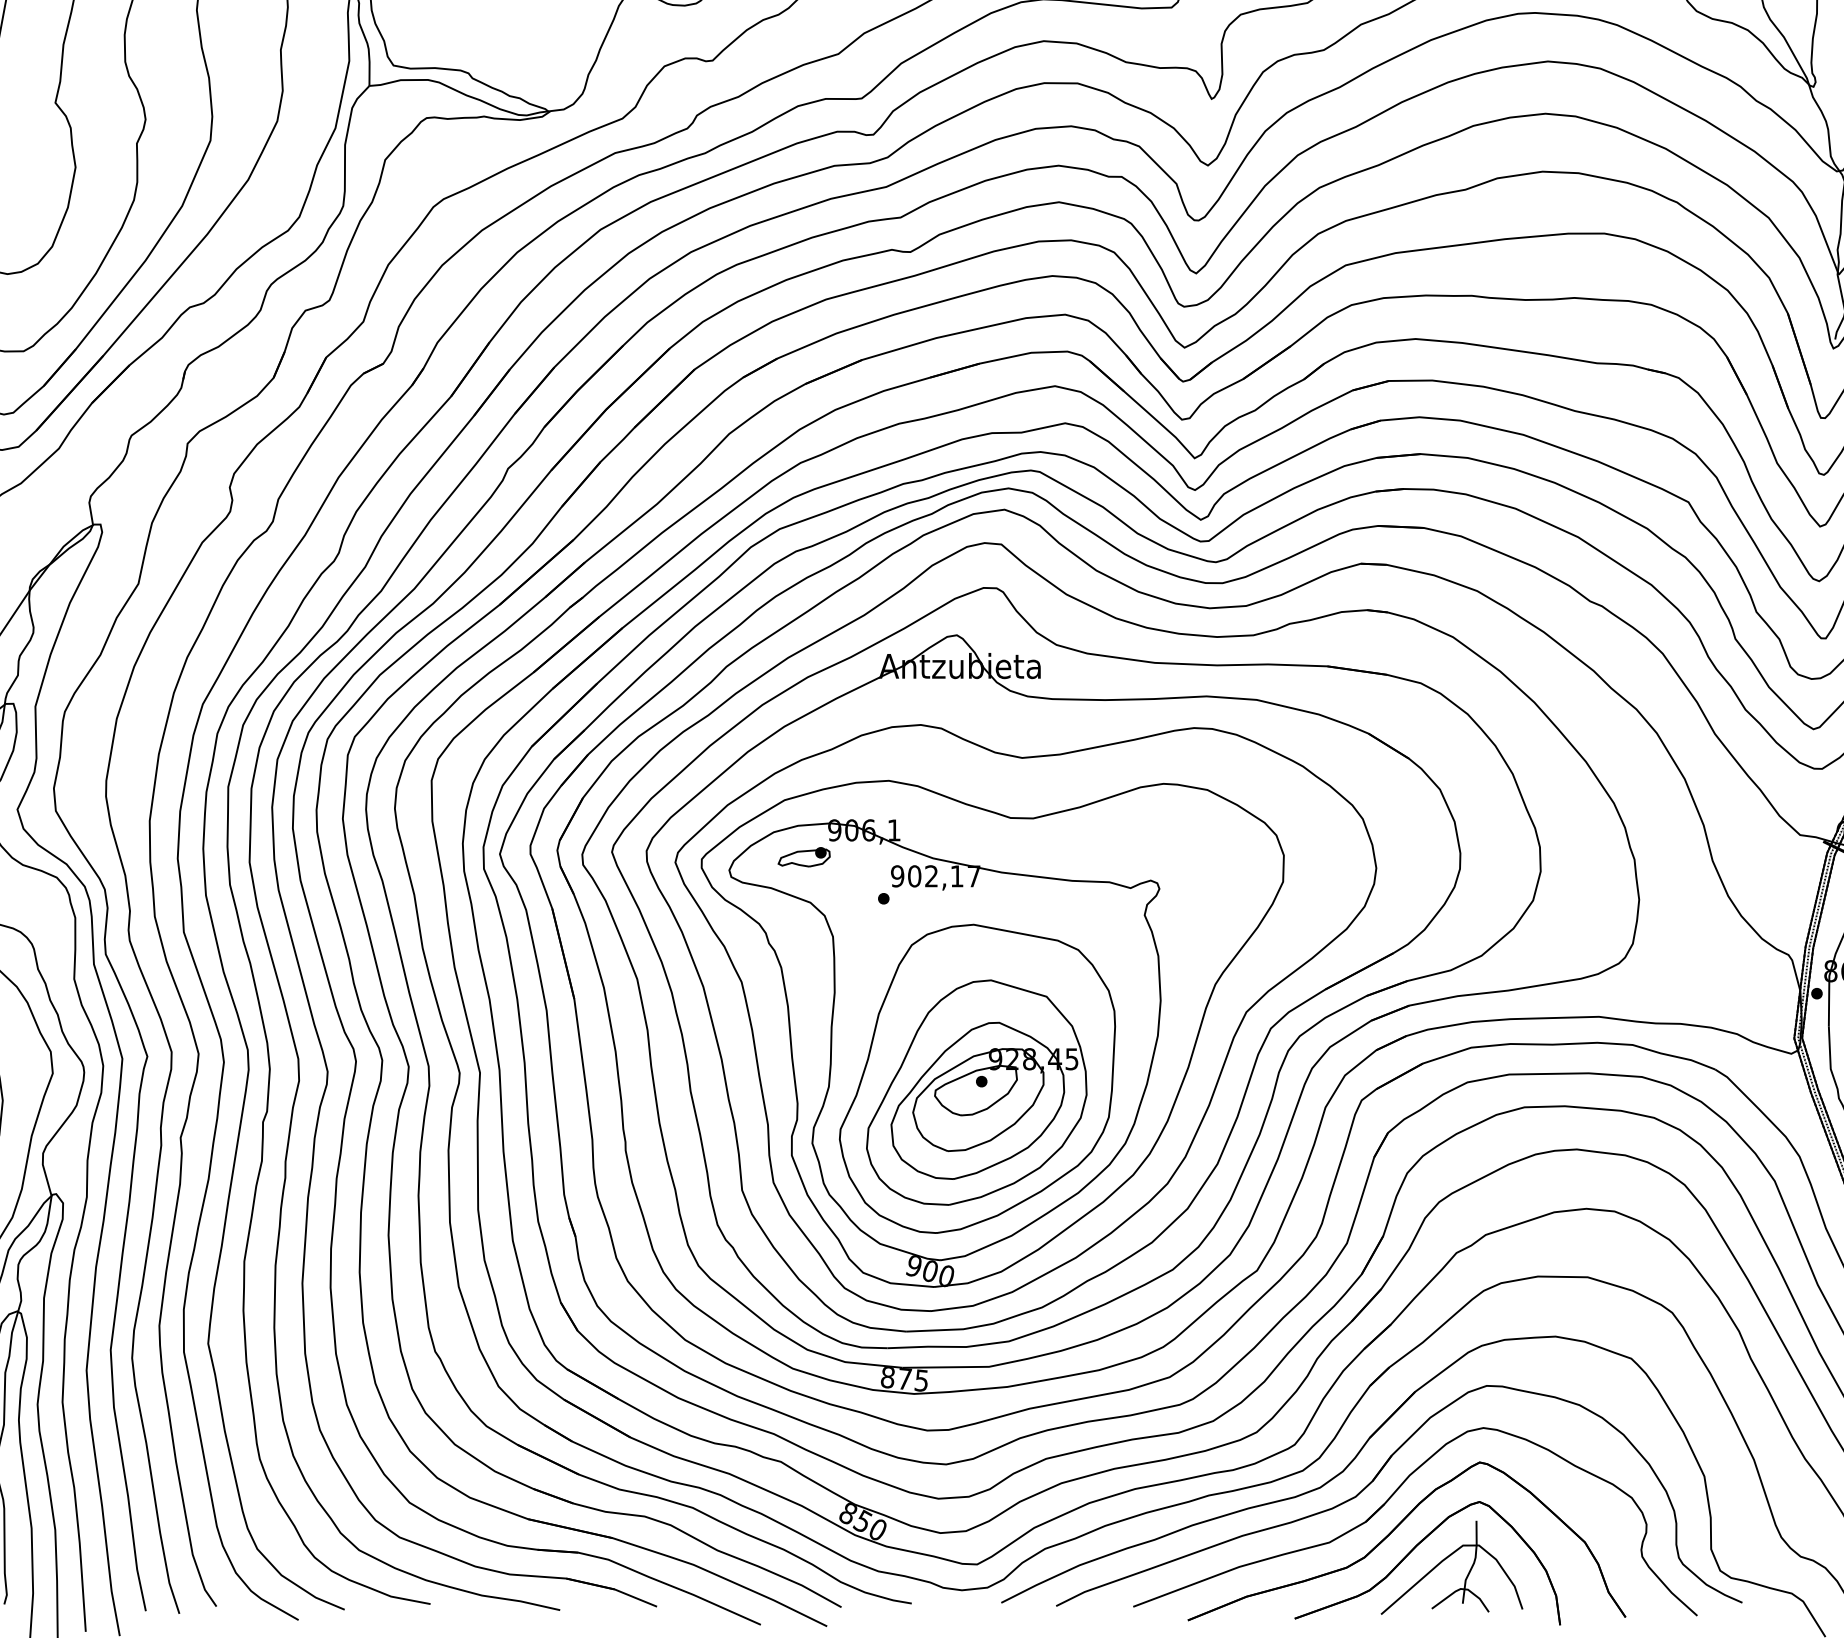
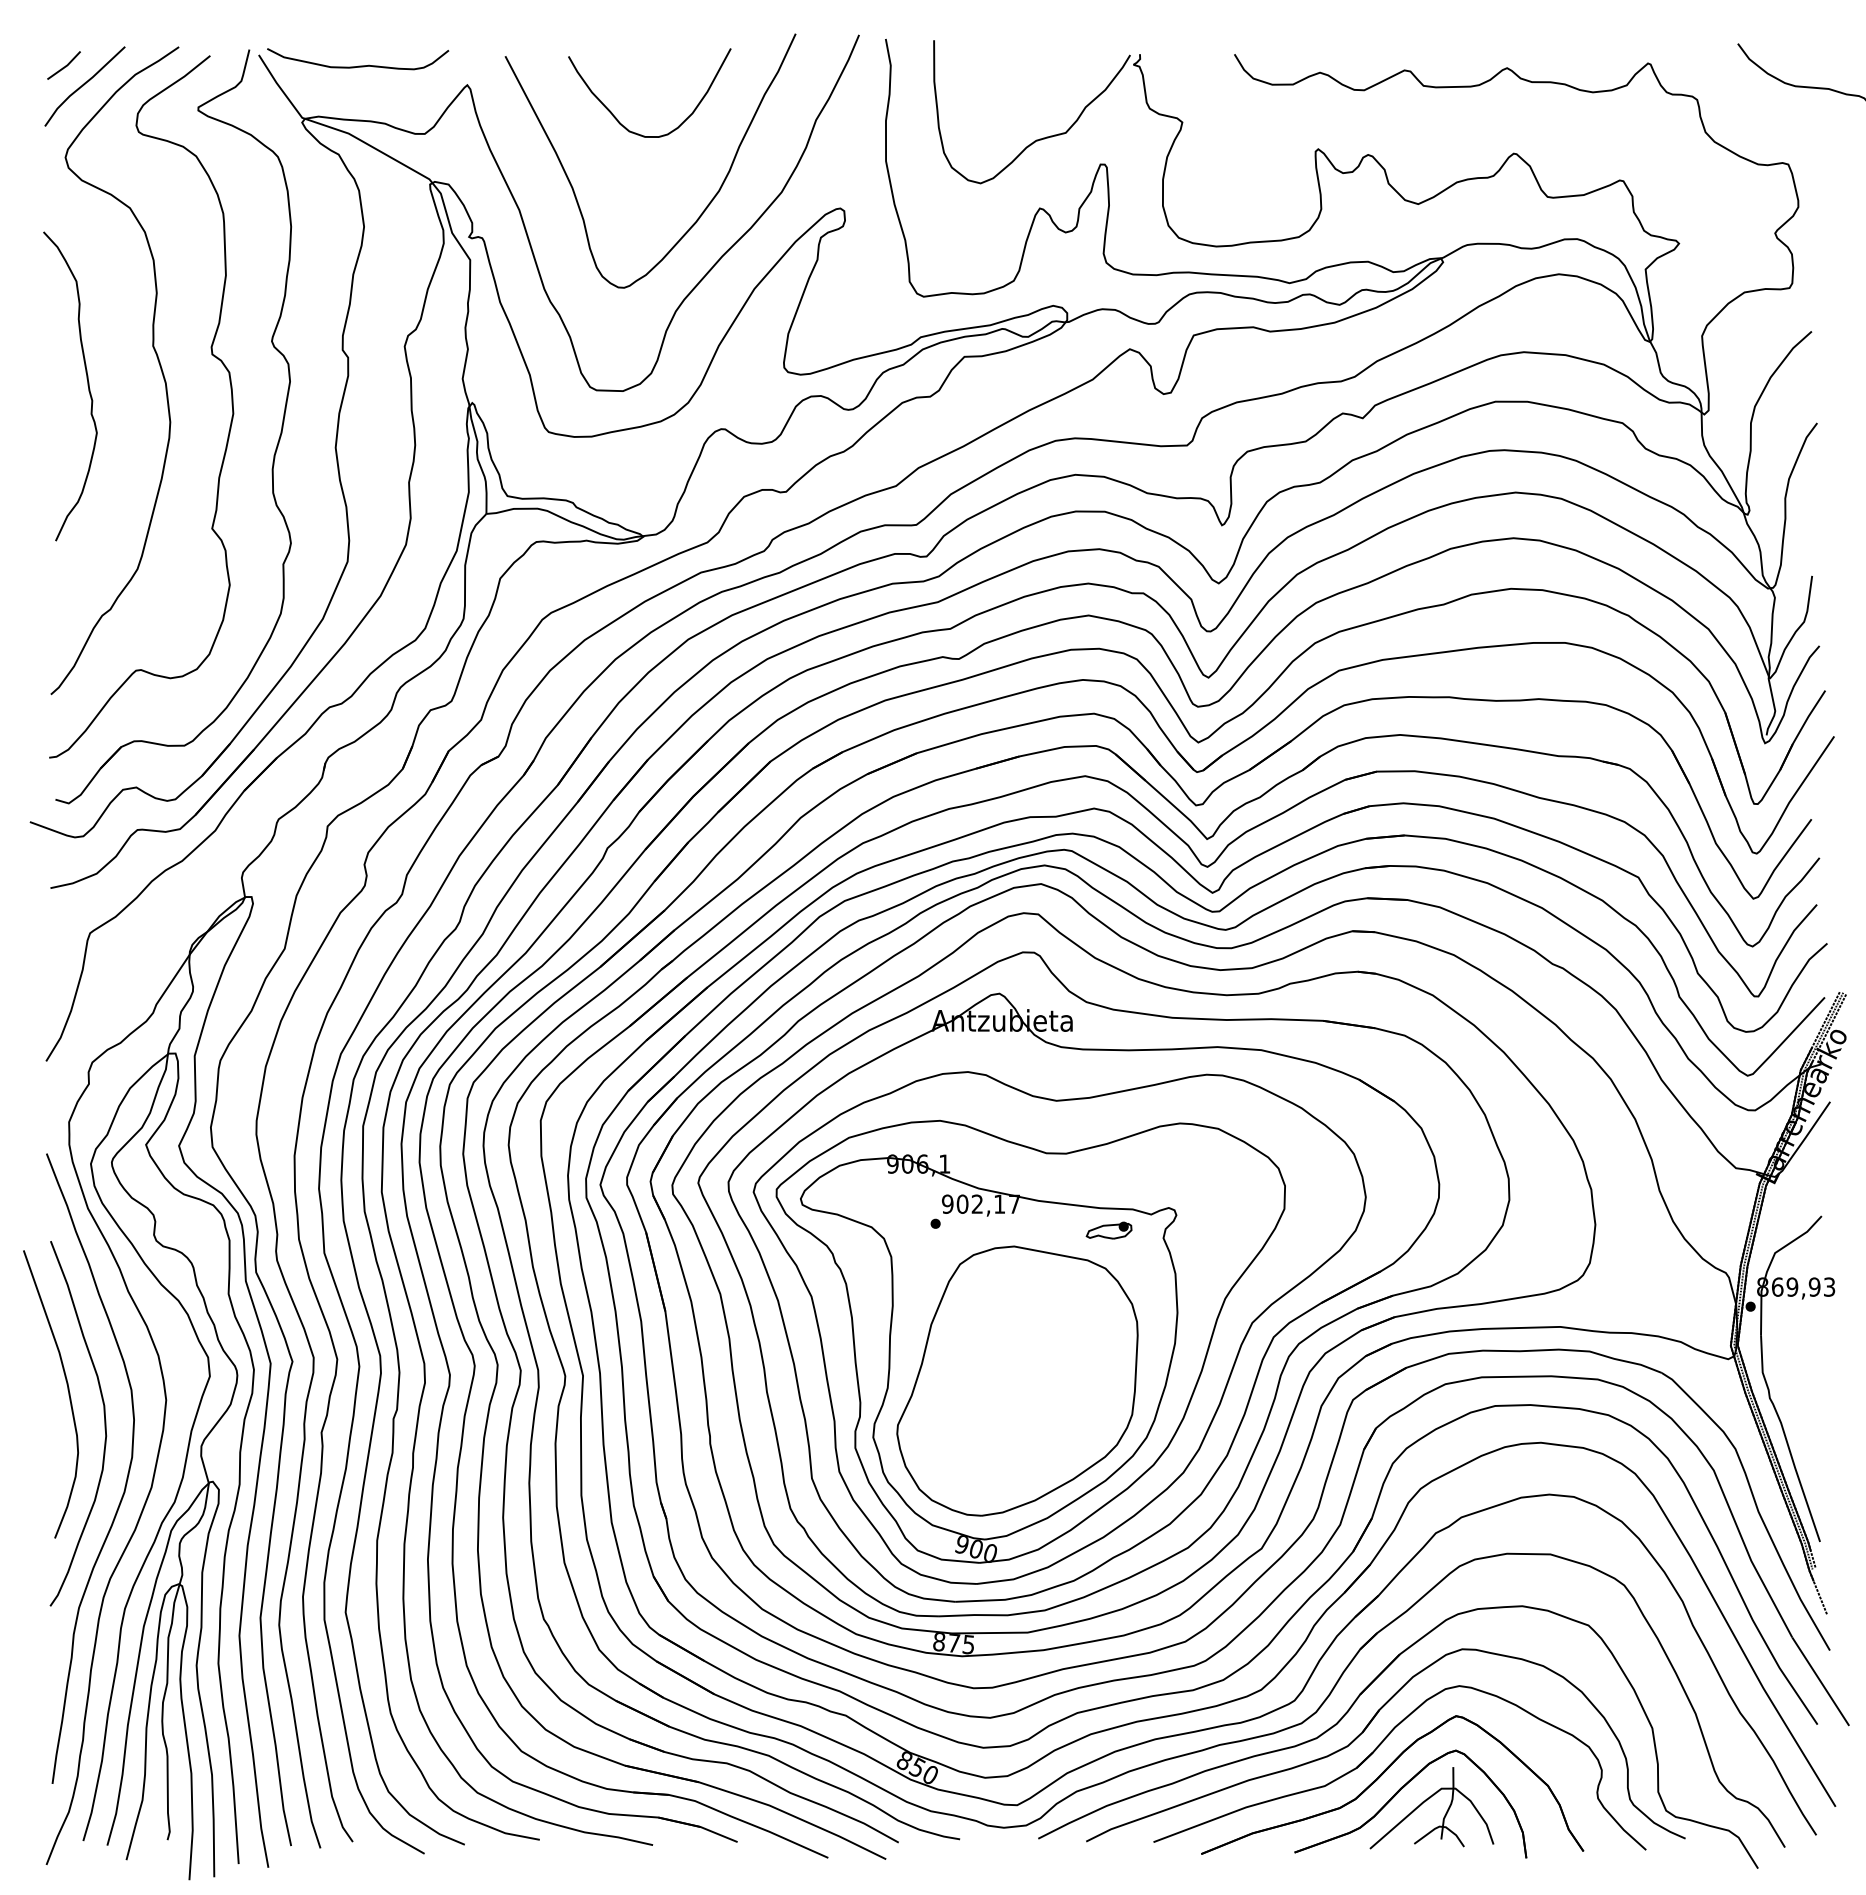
part: (803, 857) -> (1108, 1230), moved
part: (976, 1093) -> (1016, 1393), removed

